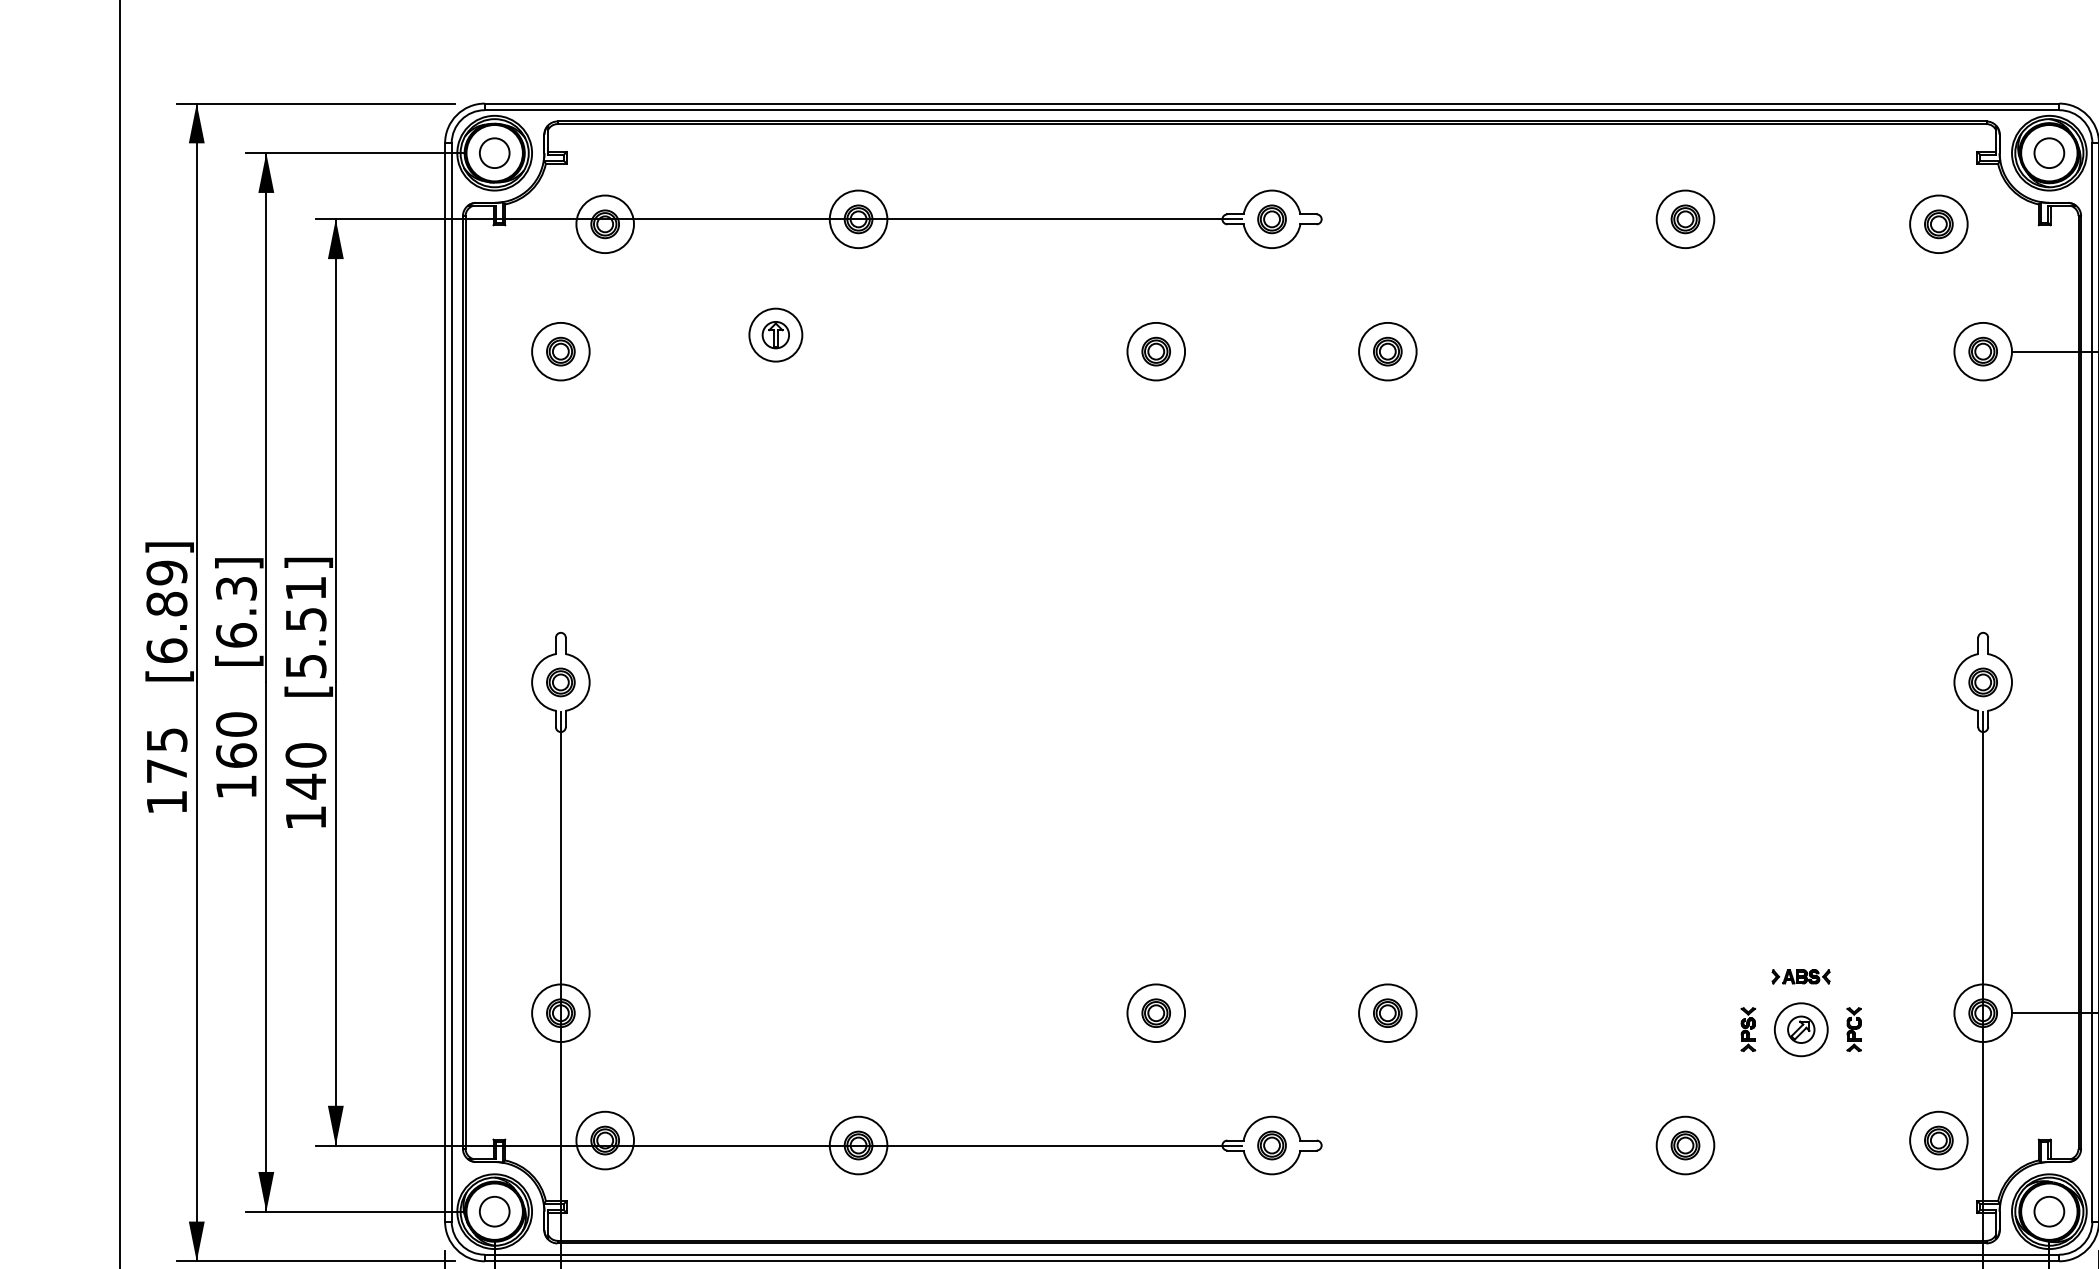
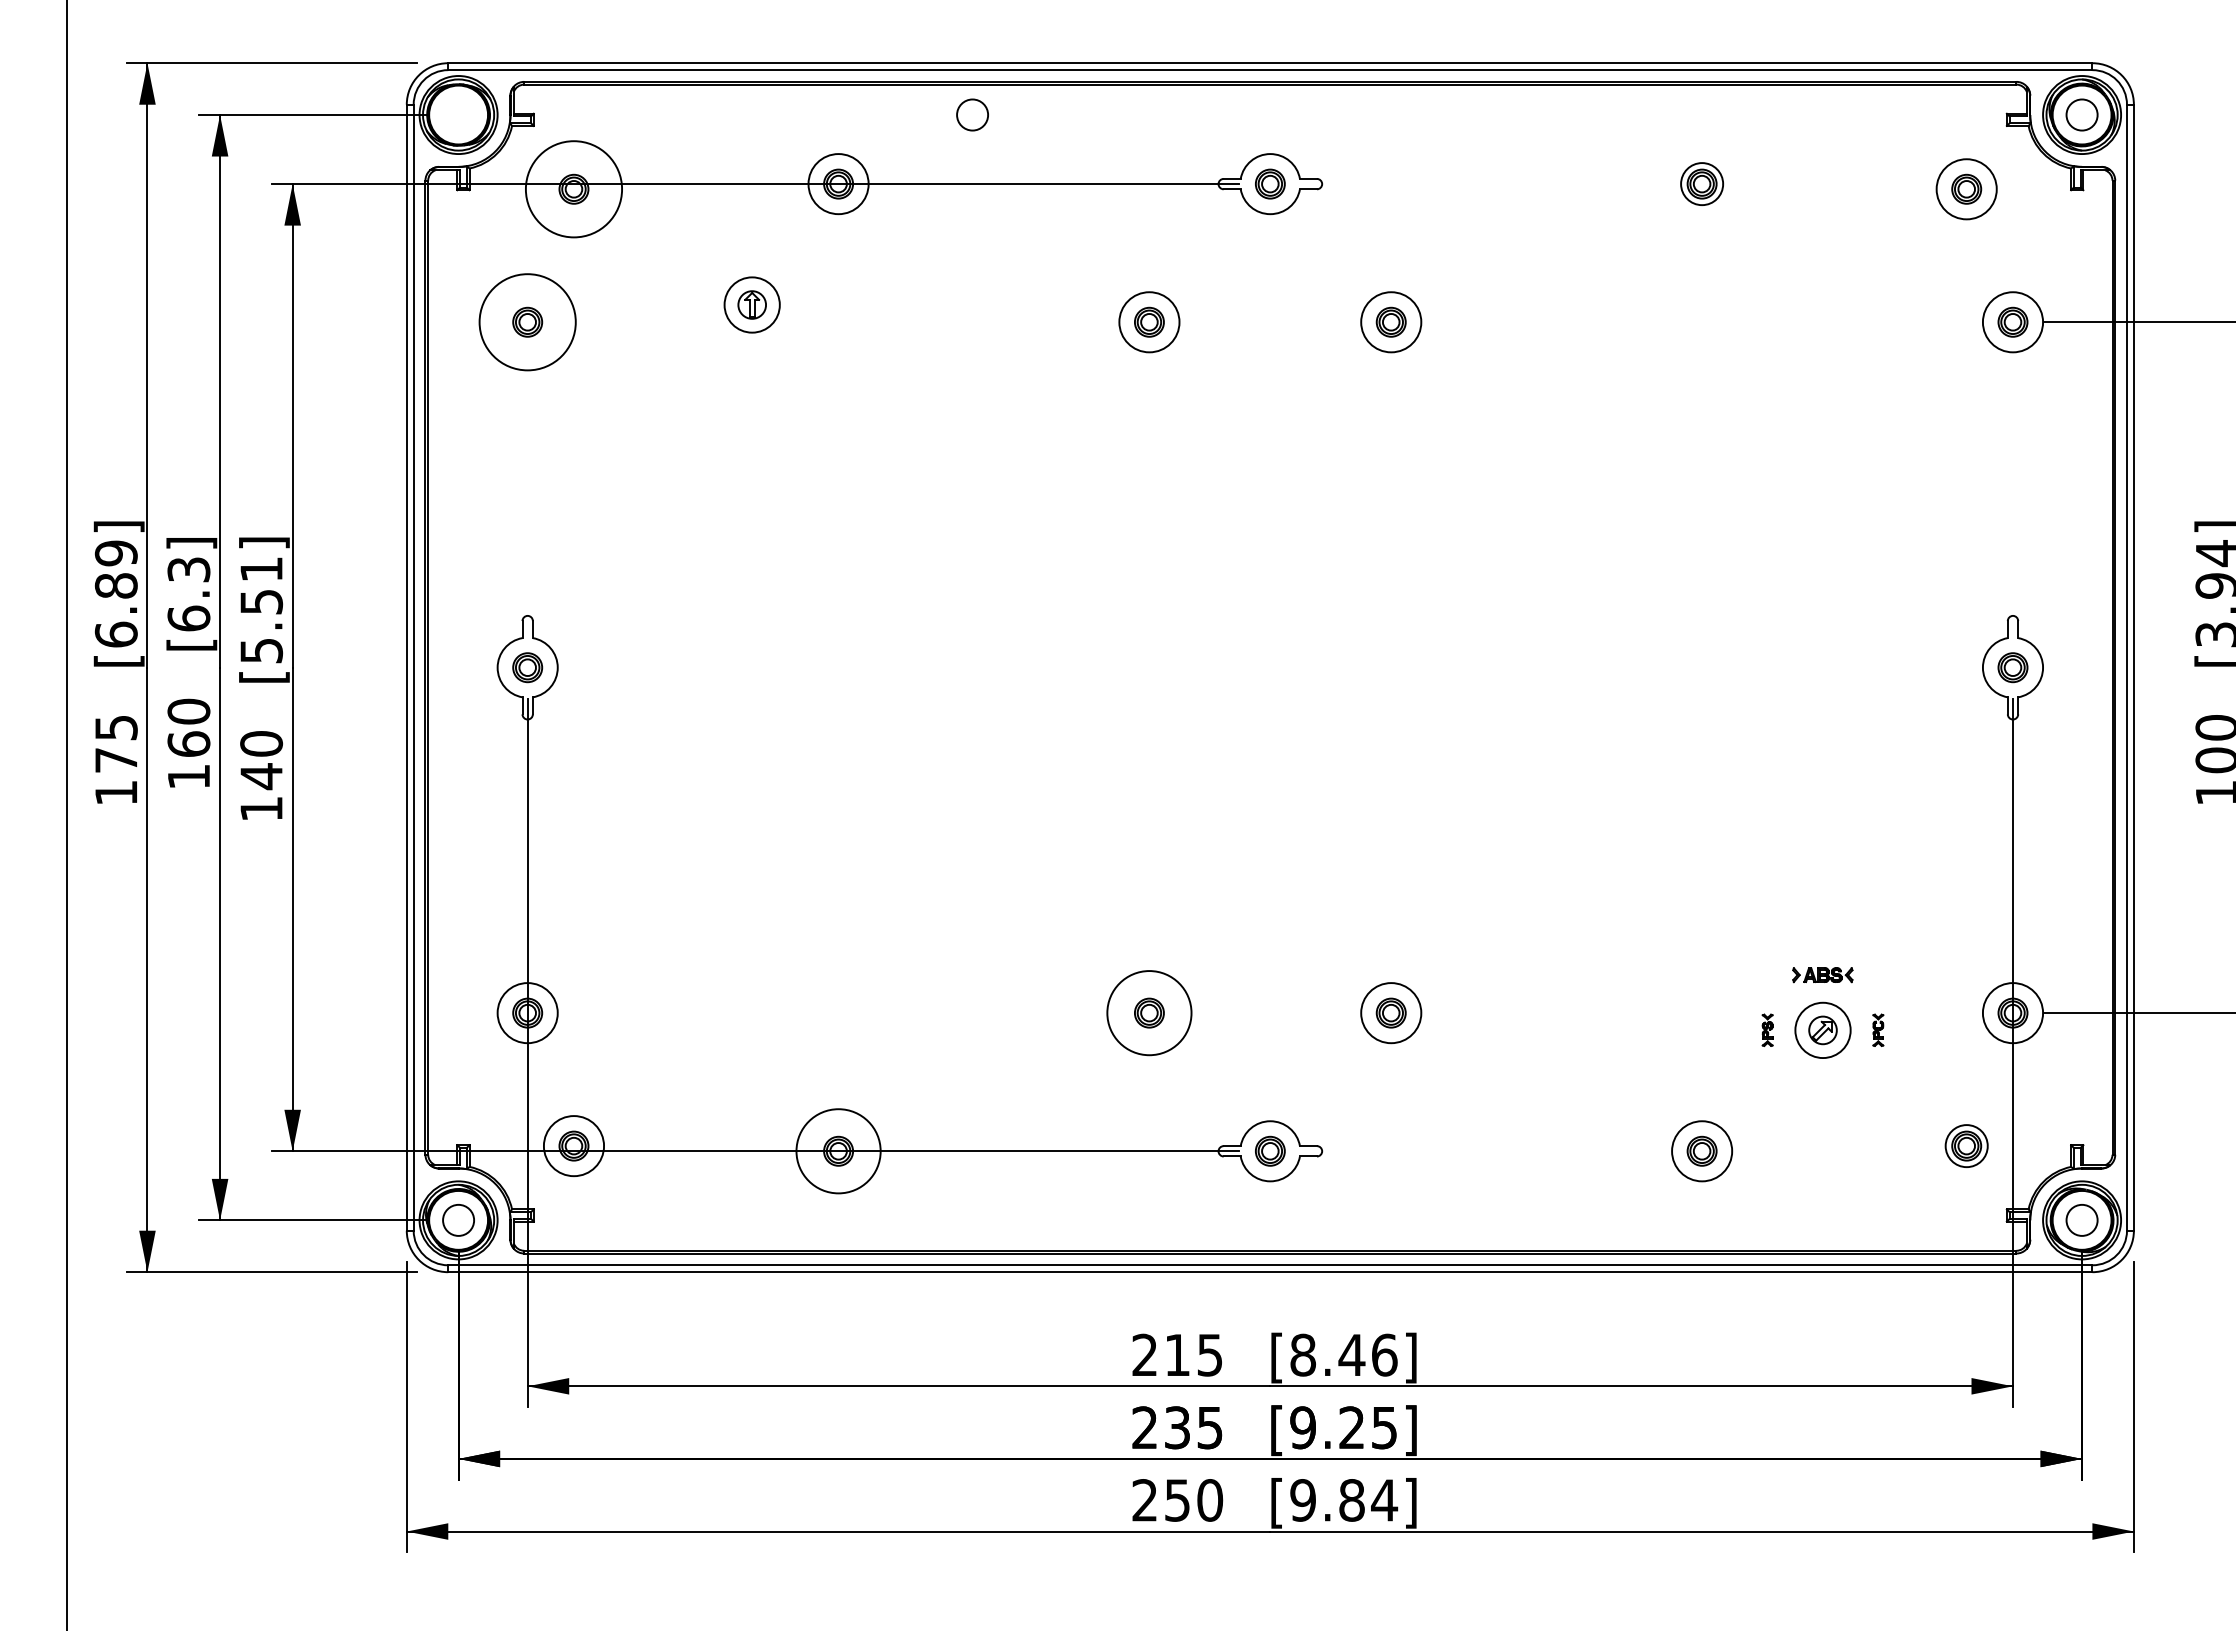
circle: (494, 152) -> (972, 114), moved
circle: (1685, 219) -> (1702, 184), size x0.7
circle: (604, 224) -> (573, 189), size x1.6
circle: (560, 351) -> (527, 322), size x1.6
circle: (1156, 1013) -> (1149, 1013), size x1.4
part: (1748, 1029) -> (1767, 1030), size x0.7
part: (1854, 1029) -> (1878, 1030), size x0.7
circle: (1938, 1140) -> (1966, 1146), size x0.7
circle: (858, 1145) -> (838, 1151), size x1.4

